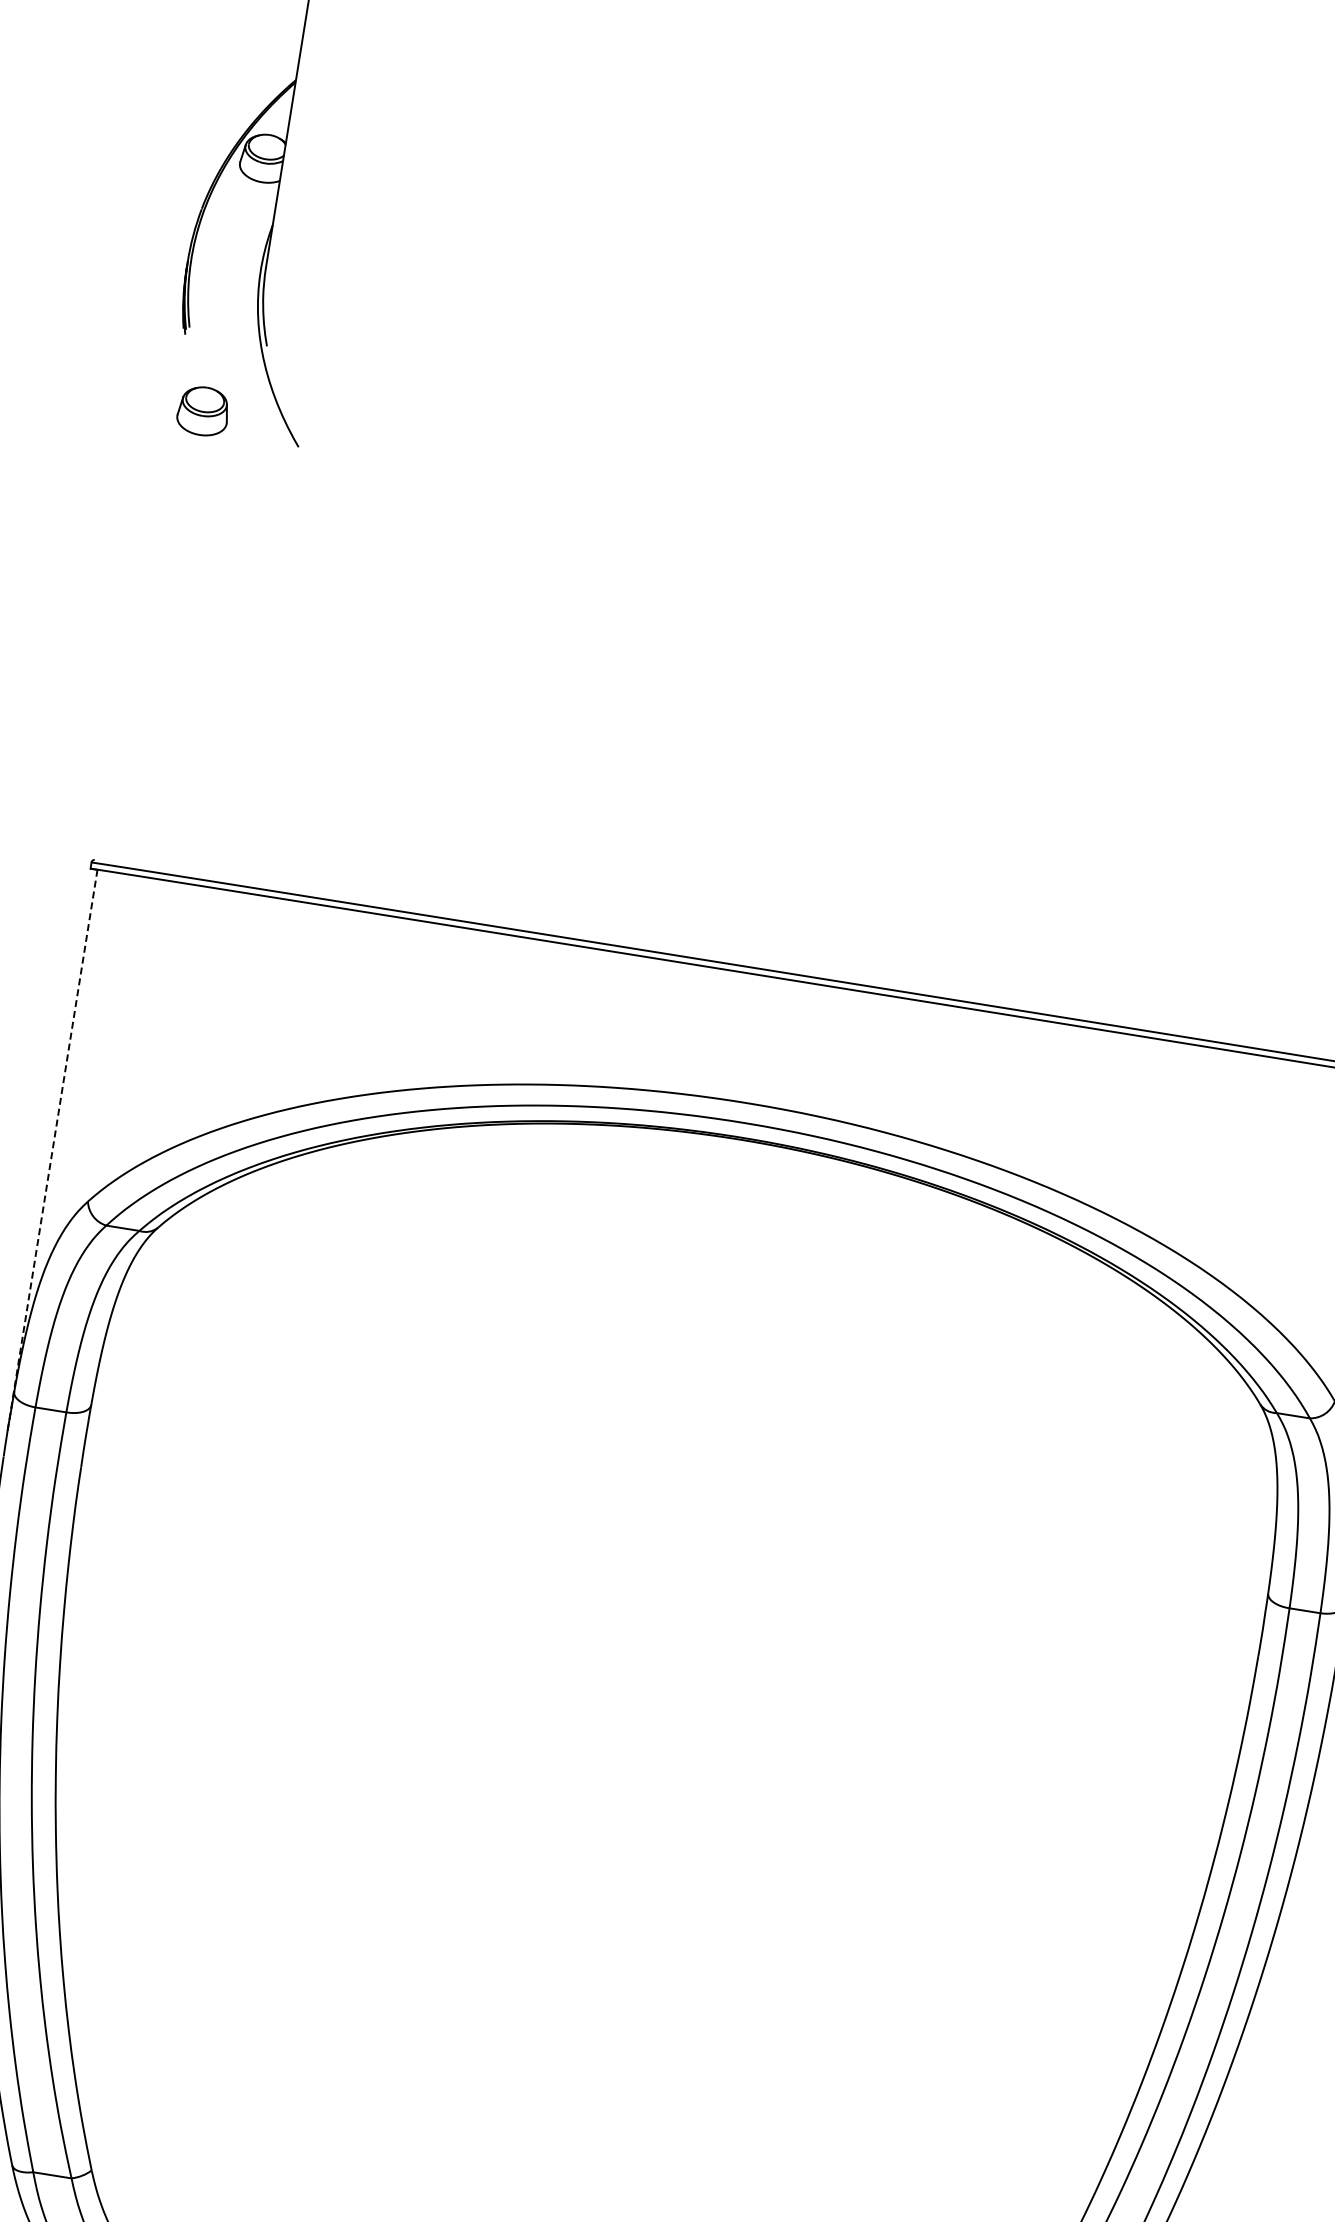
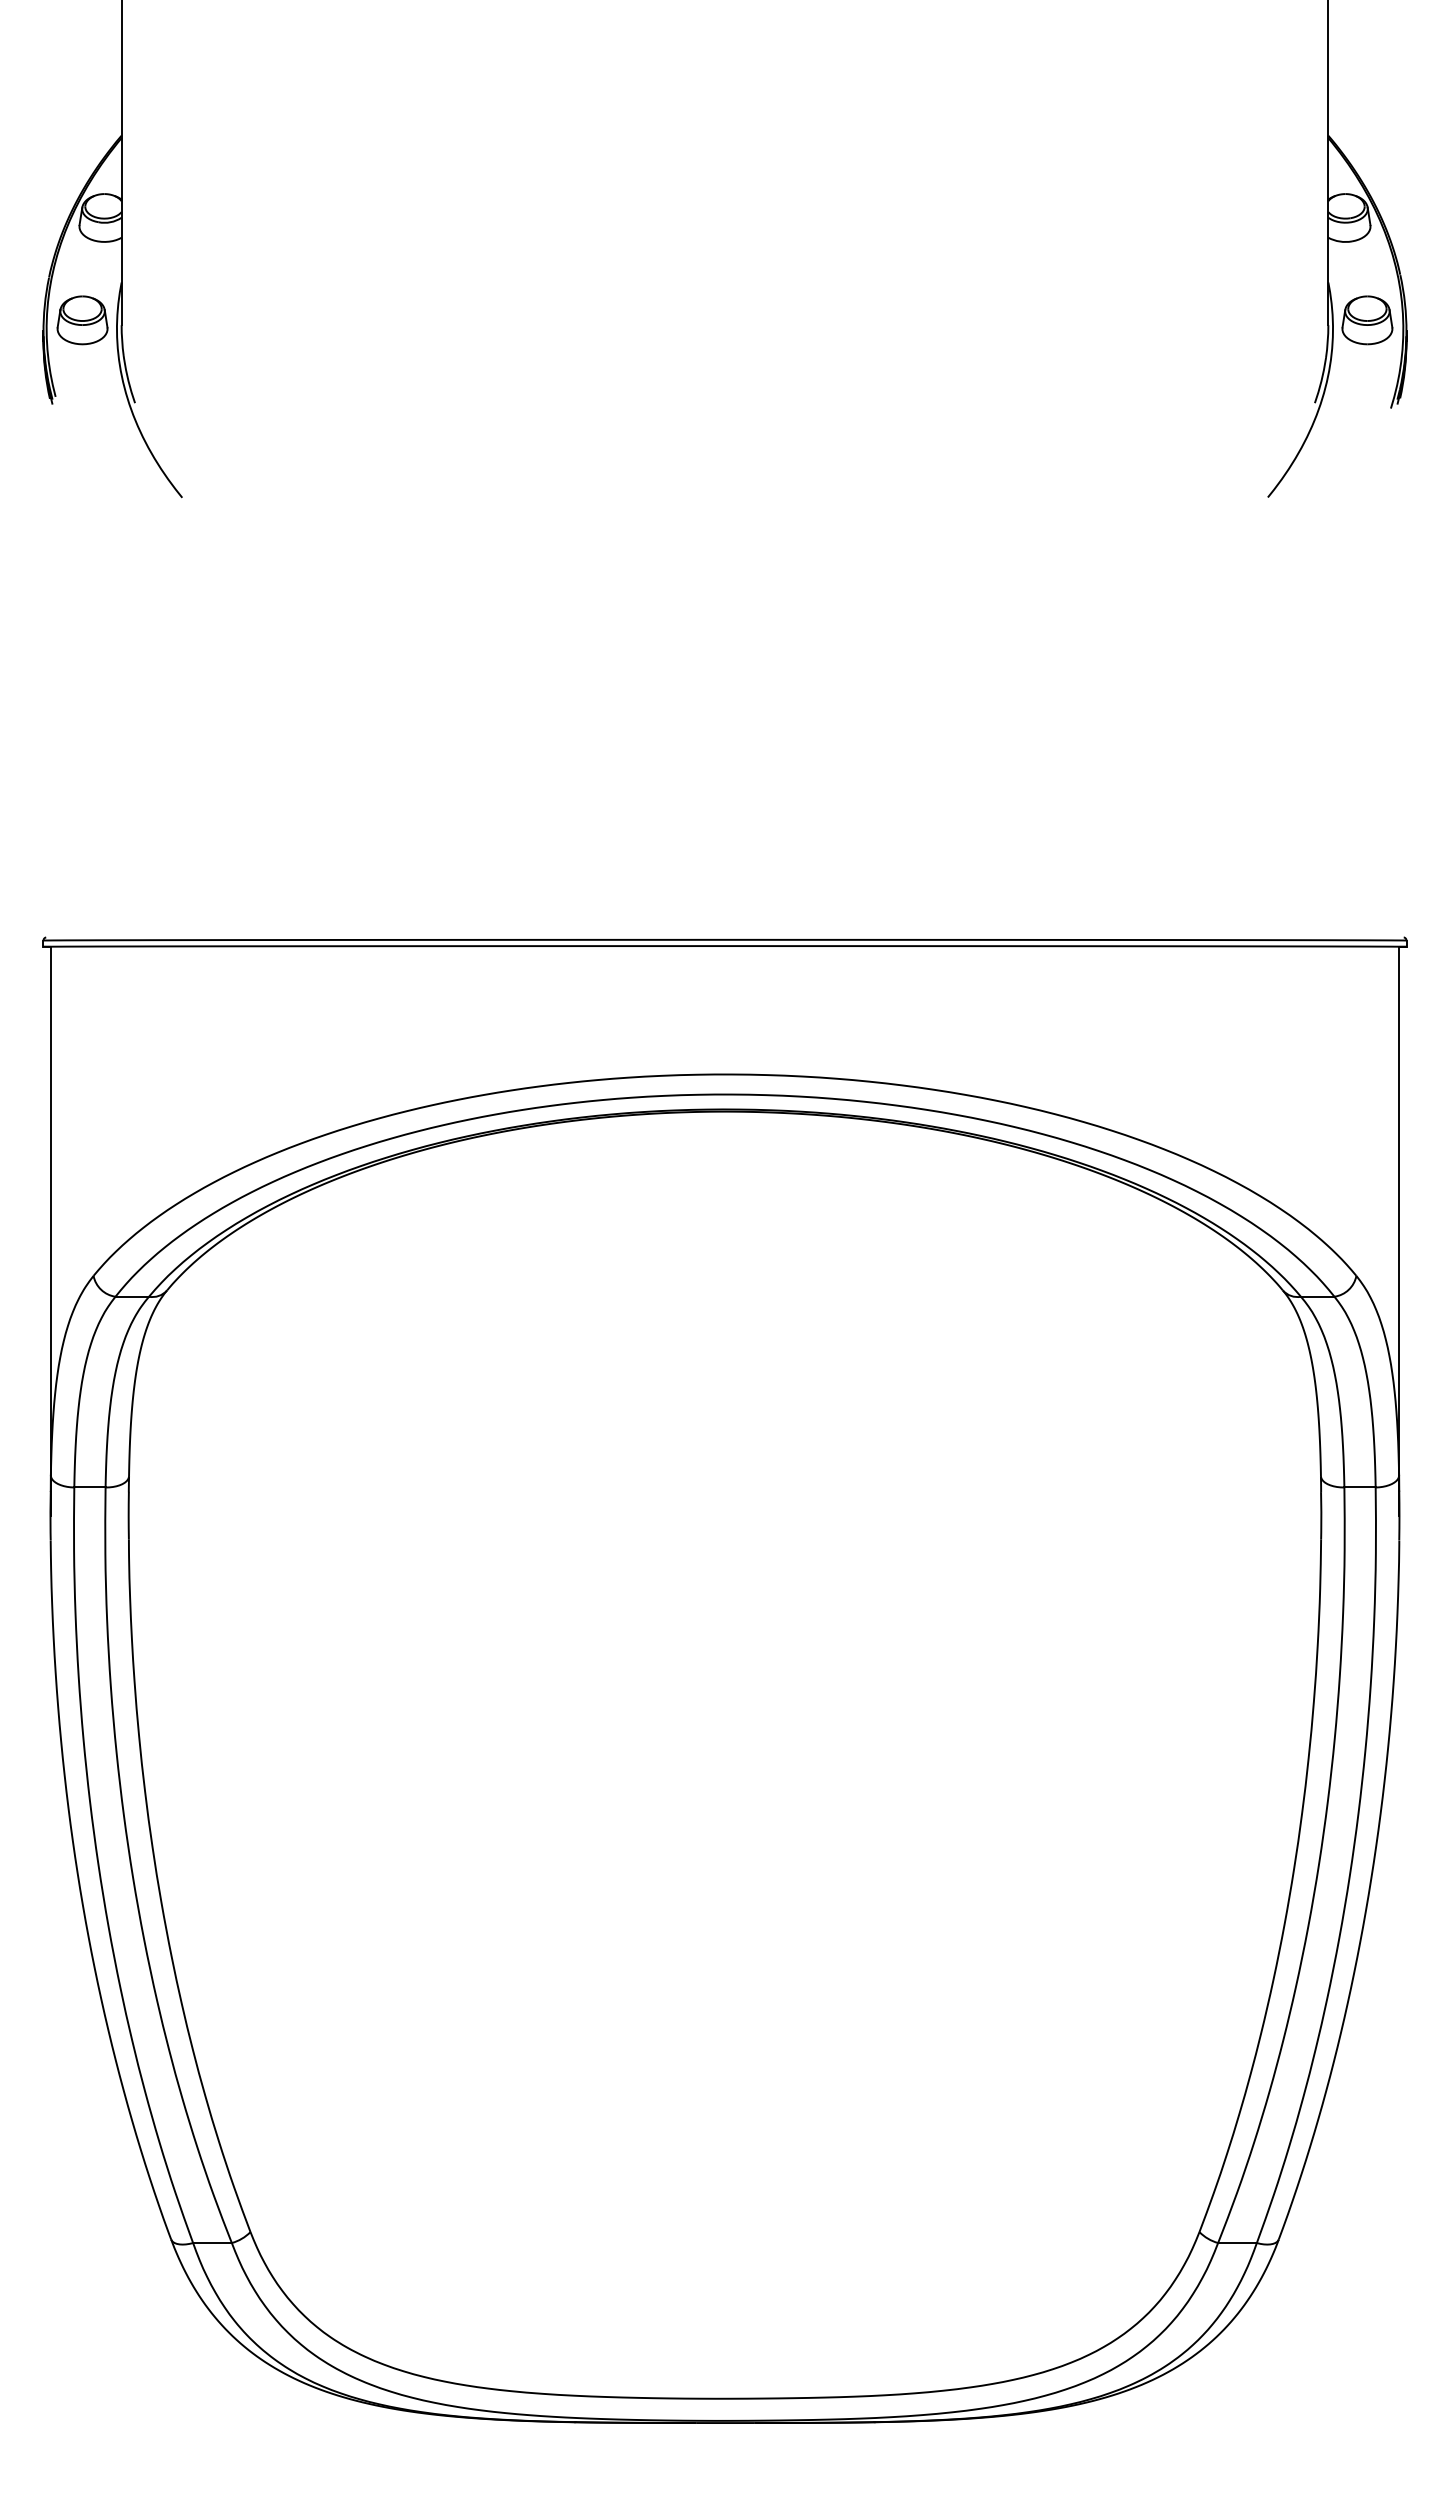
part: (203, 411) -> (82, 320), moved
line: (52, 1150) -> (50, 1231), dashed -> solid

